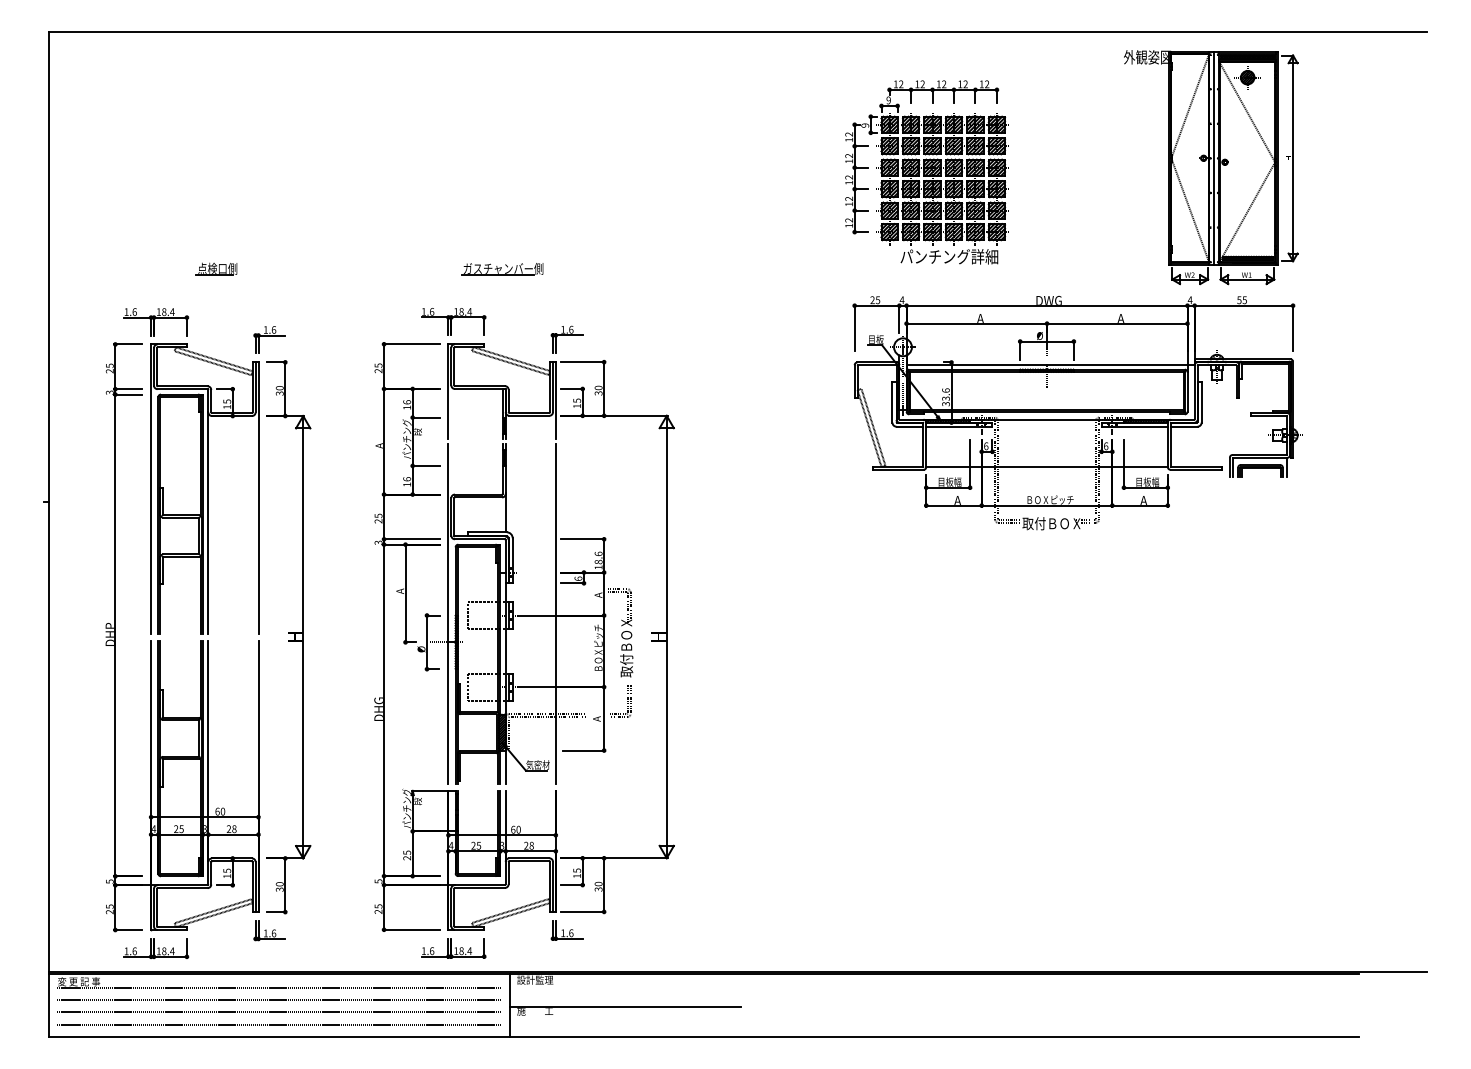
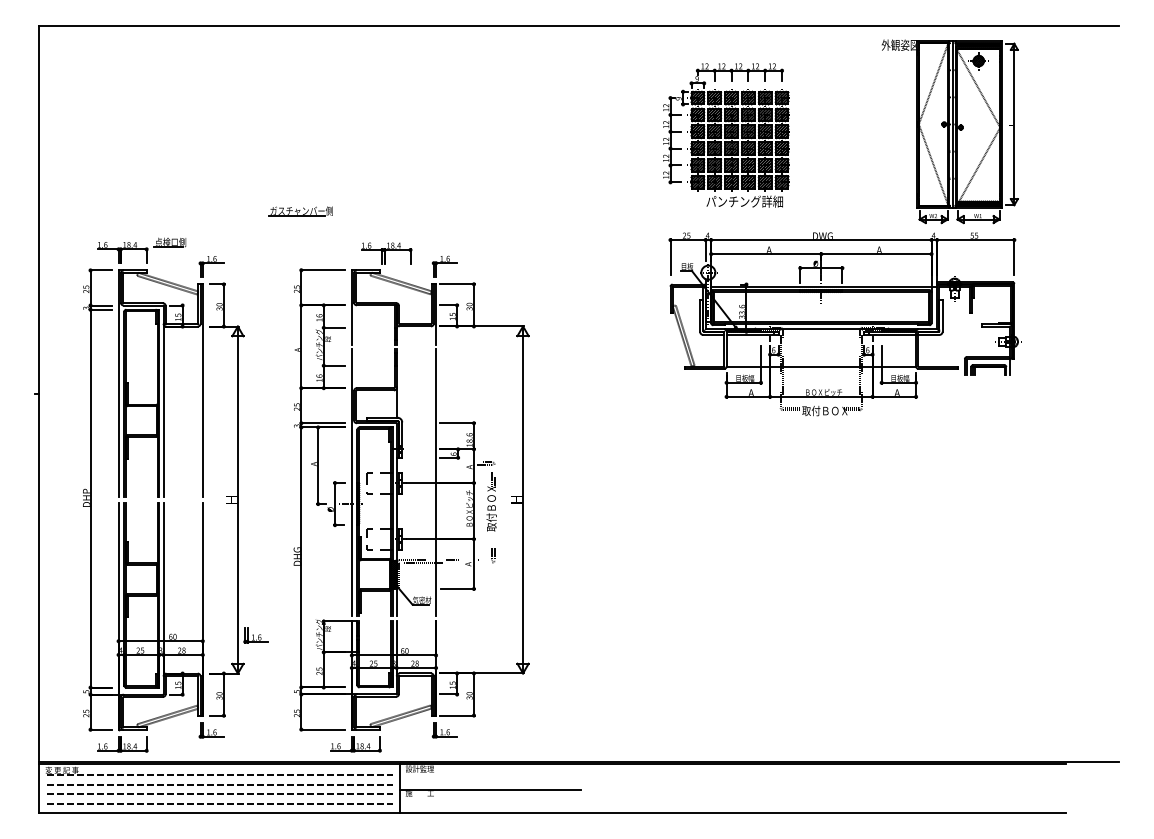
part: (216, 268) -> (169, 242), moved
part: (502, 269) -> (300, 211), moved
part: (453, 321) -> (386, 253), moved
part: (326, 809) -> (256, 635), added

